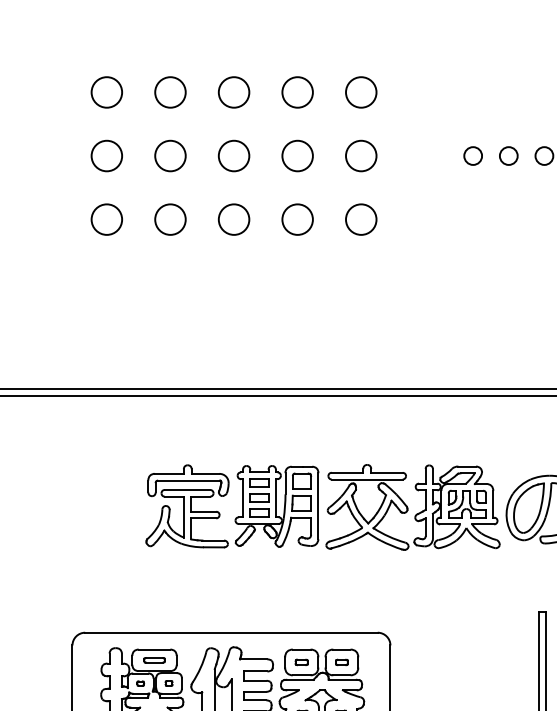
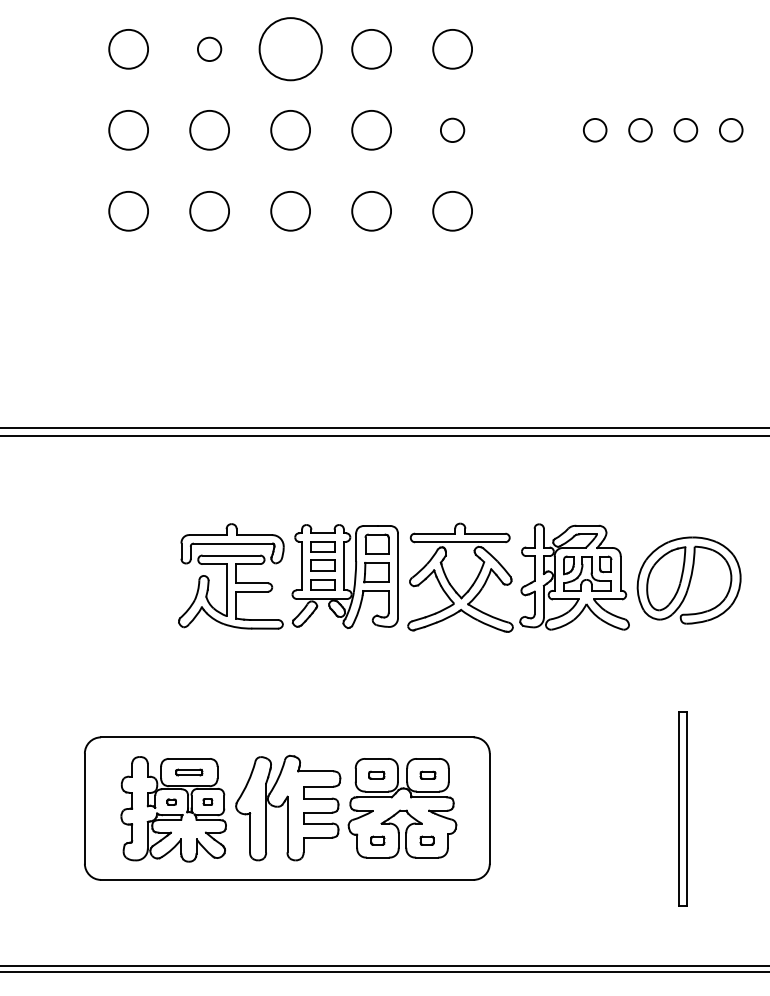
circle: (170, 92) -> (209, 49), size x0.6
circle: (233, 92) -> (290, 49), size x1.6
circle: (361, 156) -> (452, 130), size x0.6

